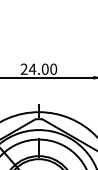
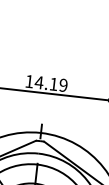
text: (38, 68) -> (46, 82), 24.00 -> 14.19

